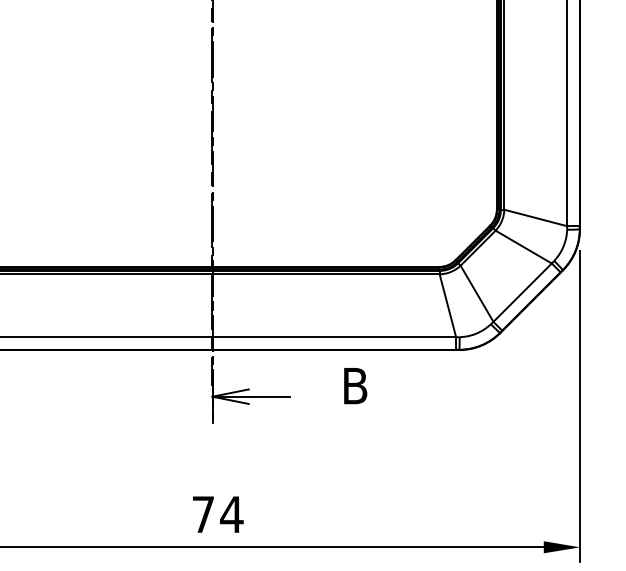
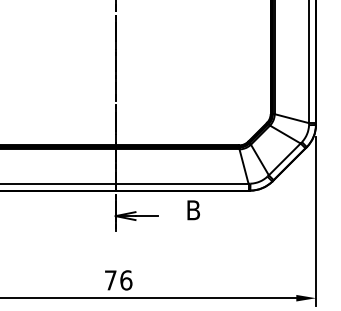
text: (230, 514) -> (125, 280), 74 -> 76

